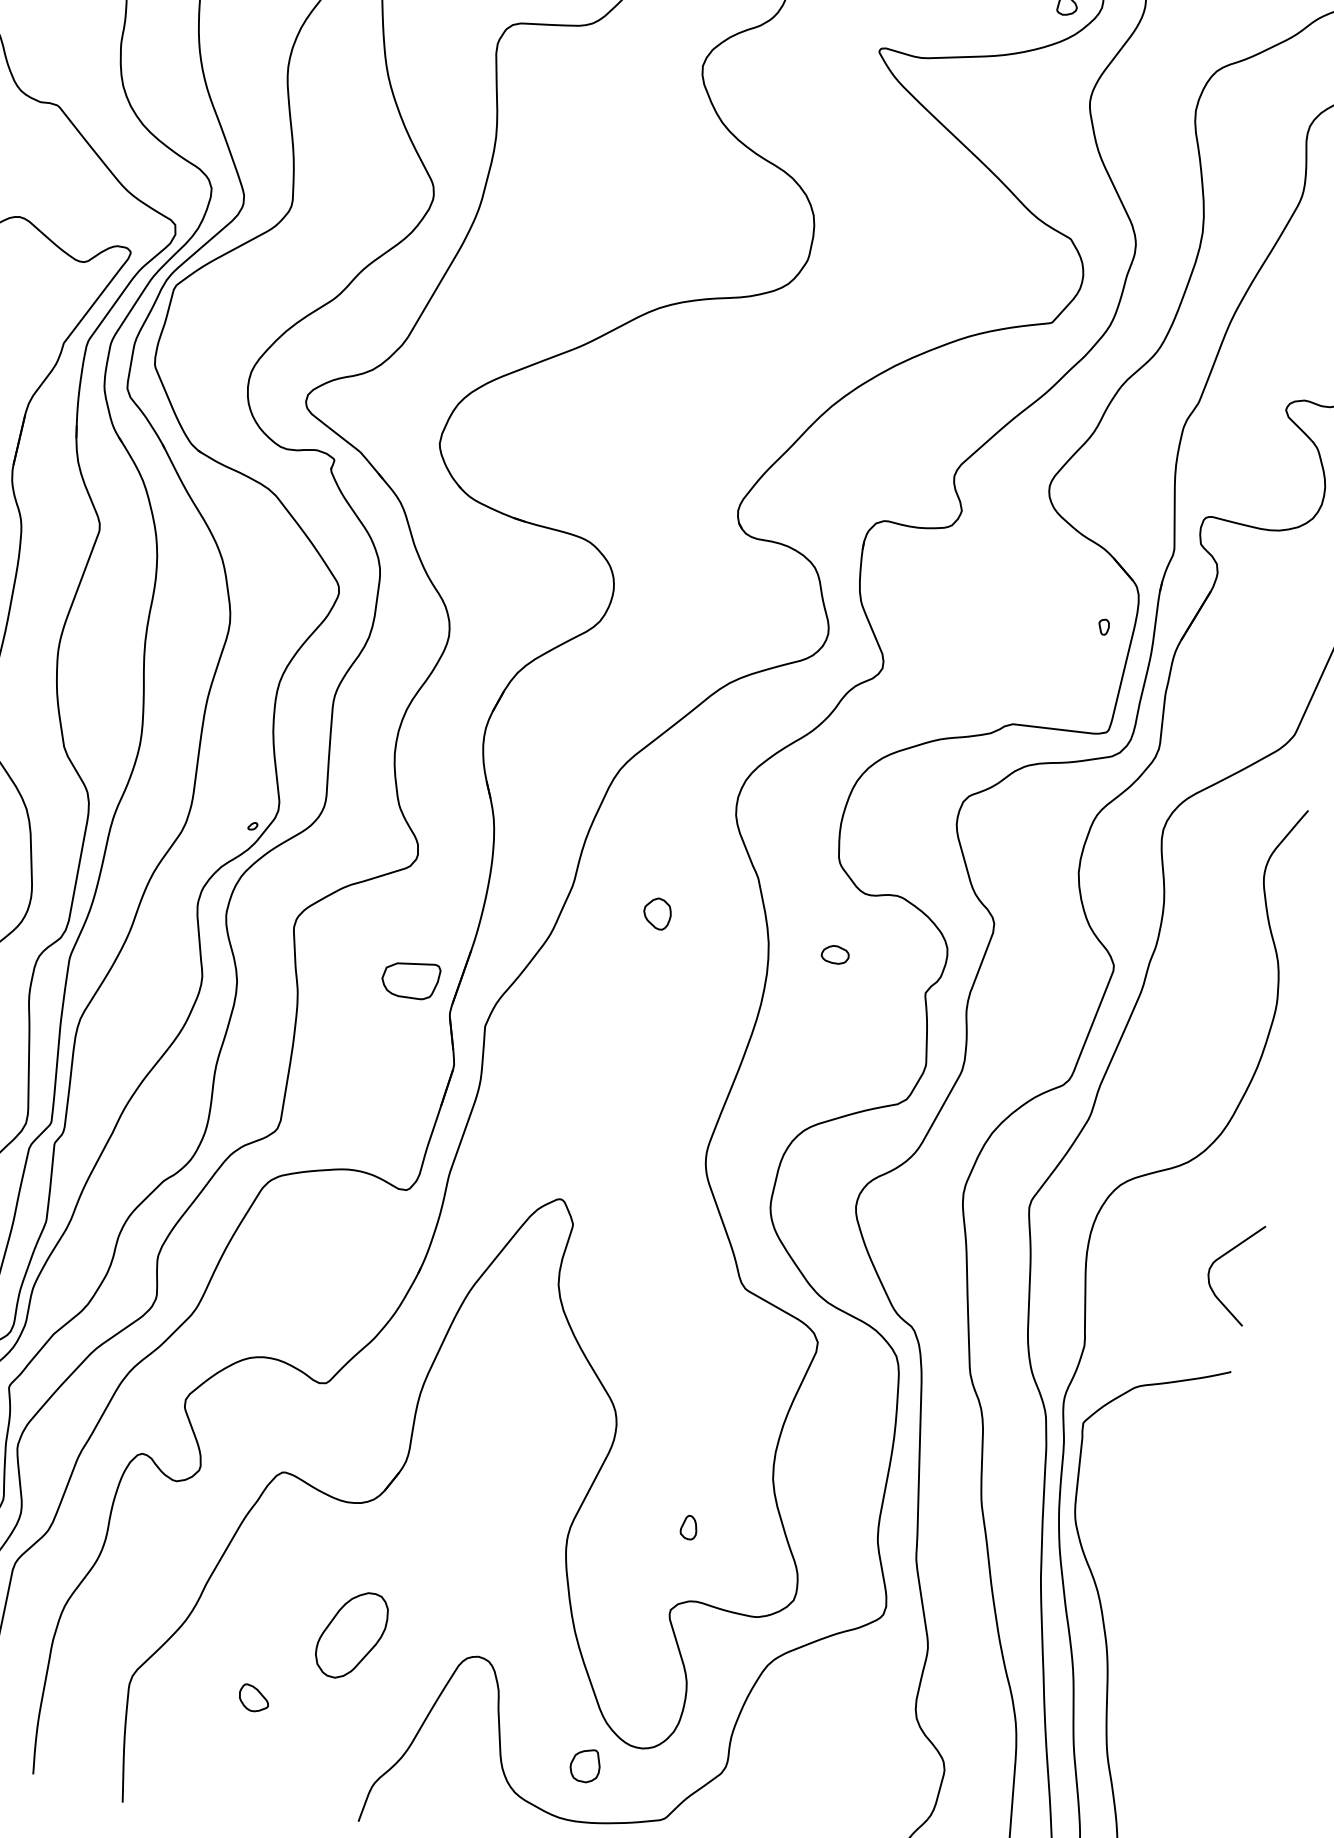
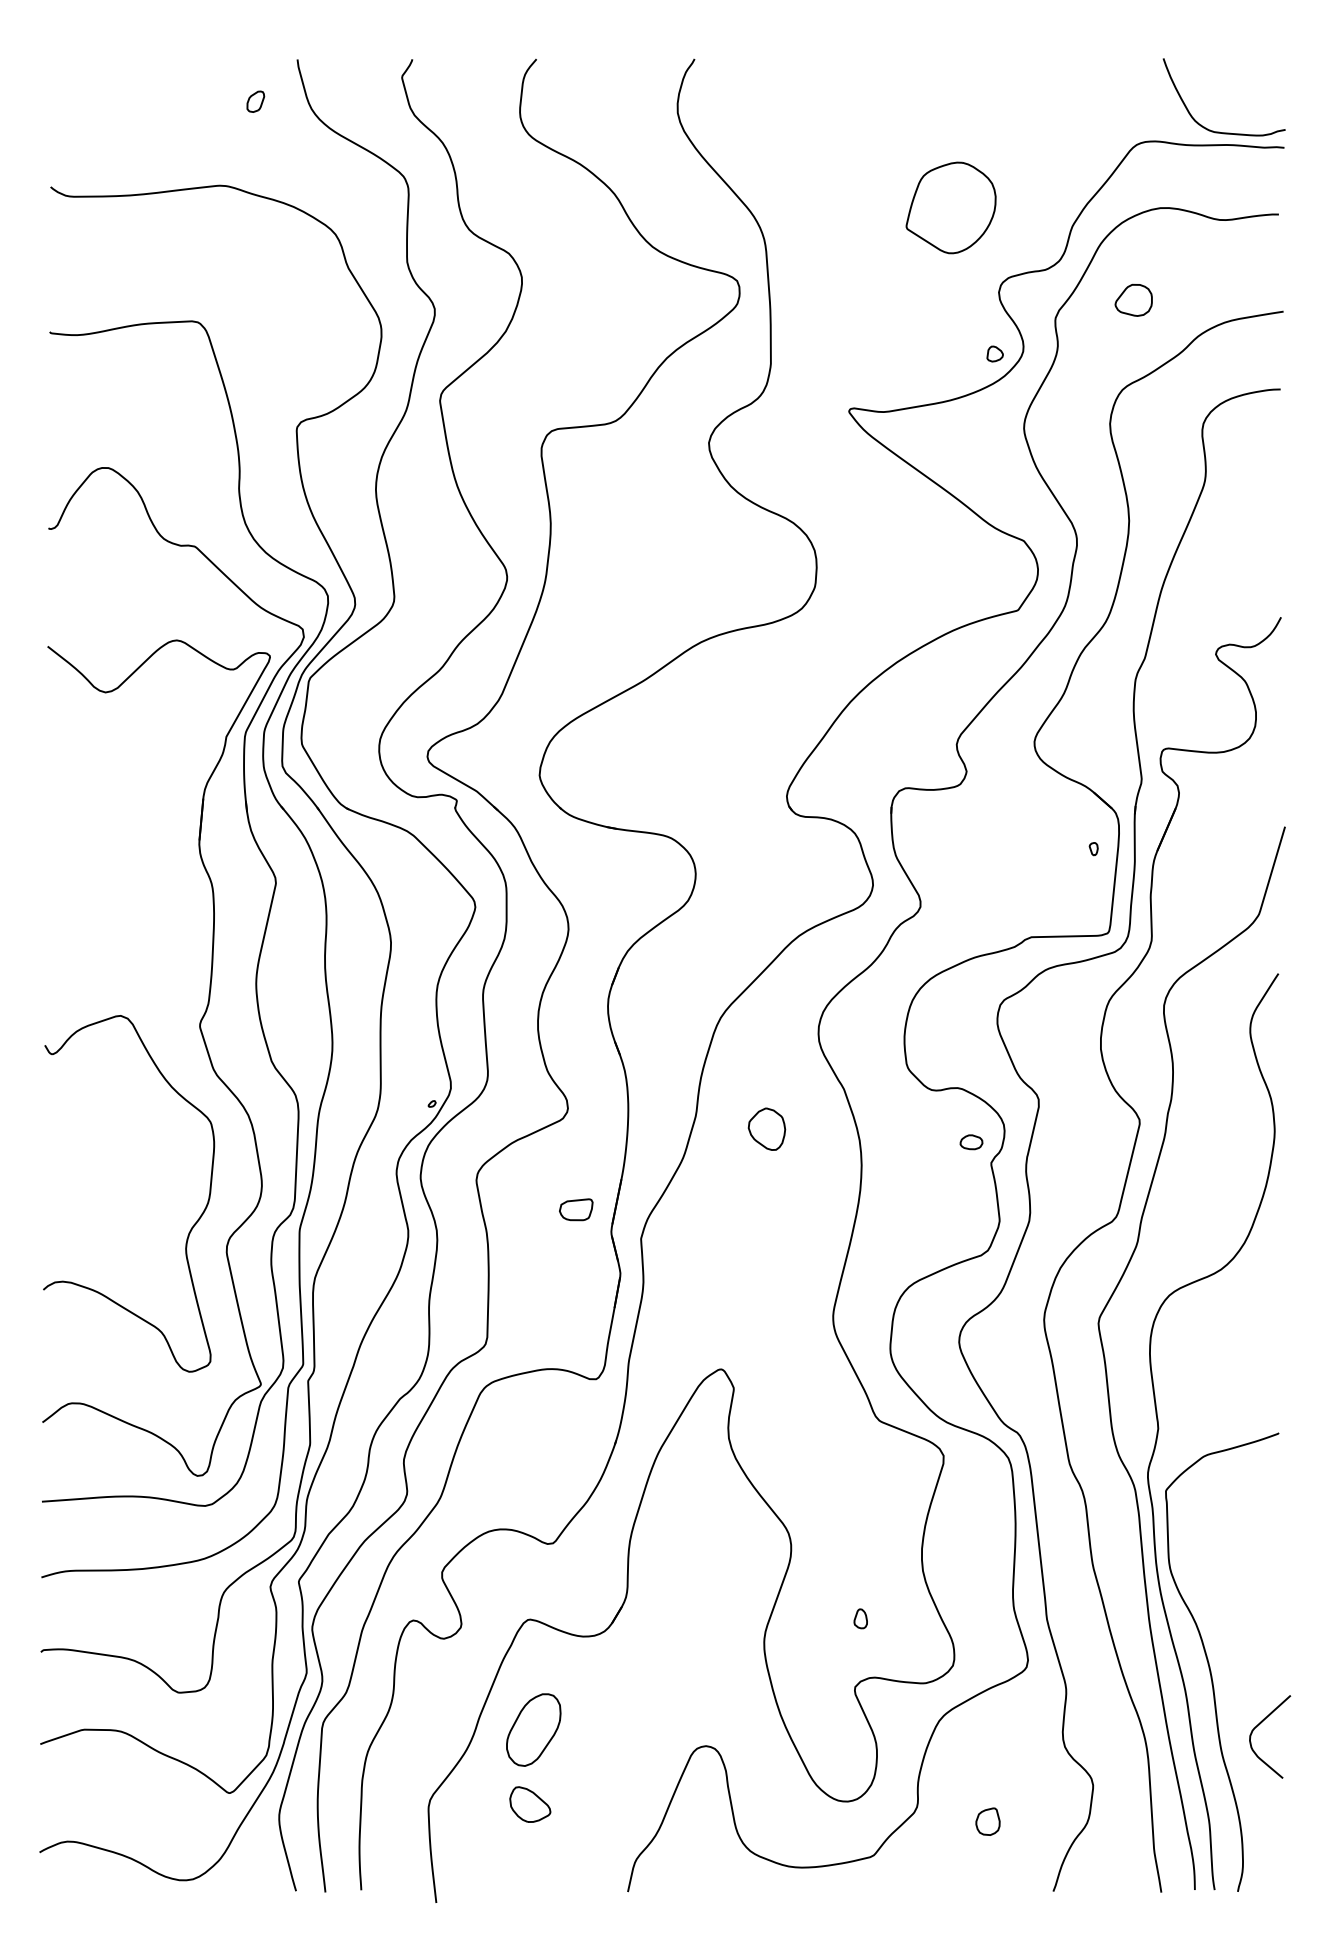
part: (656, 912) -> (766, 1128), size x1.67
part: (835, 955) -> (971, 1142), moved
part: (411, 979) -> (576, 1209), size x0.71
curve: (1222, 1257) -> (1259, 1725), moved
part: (351, 1634) -> (533, 1729), moved
part: (254, 1698) -> (530, 1804), size x1.67
part: (584, 1765) -> (987, 1821), moved

